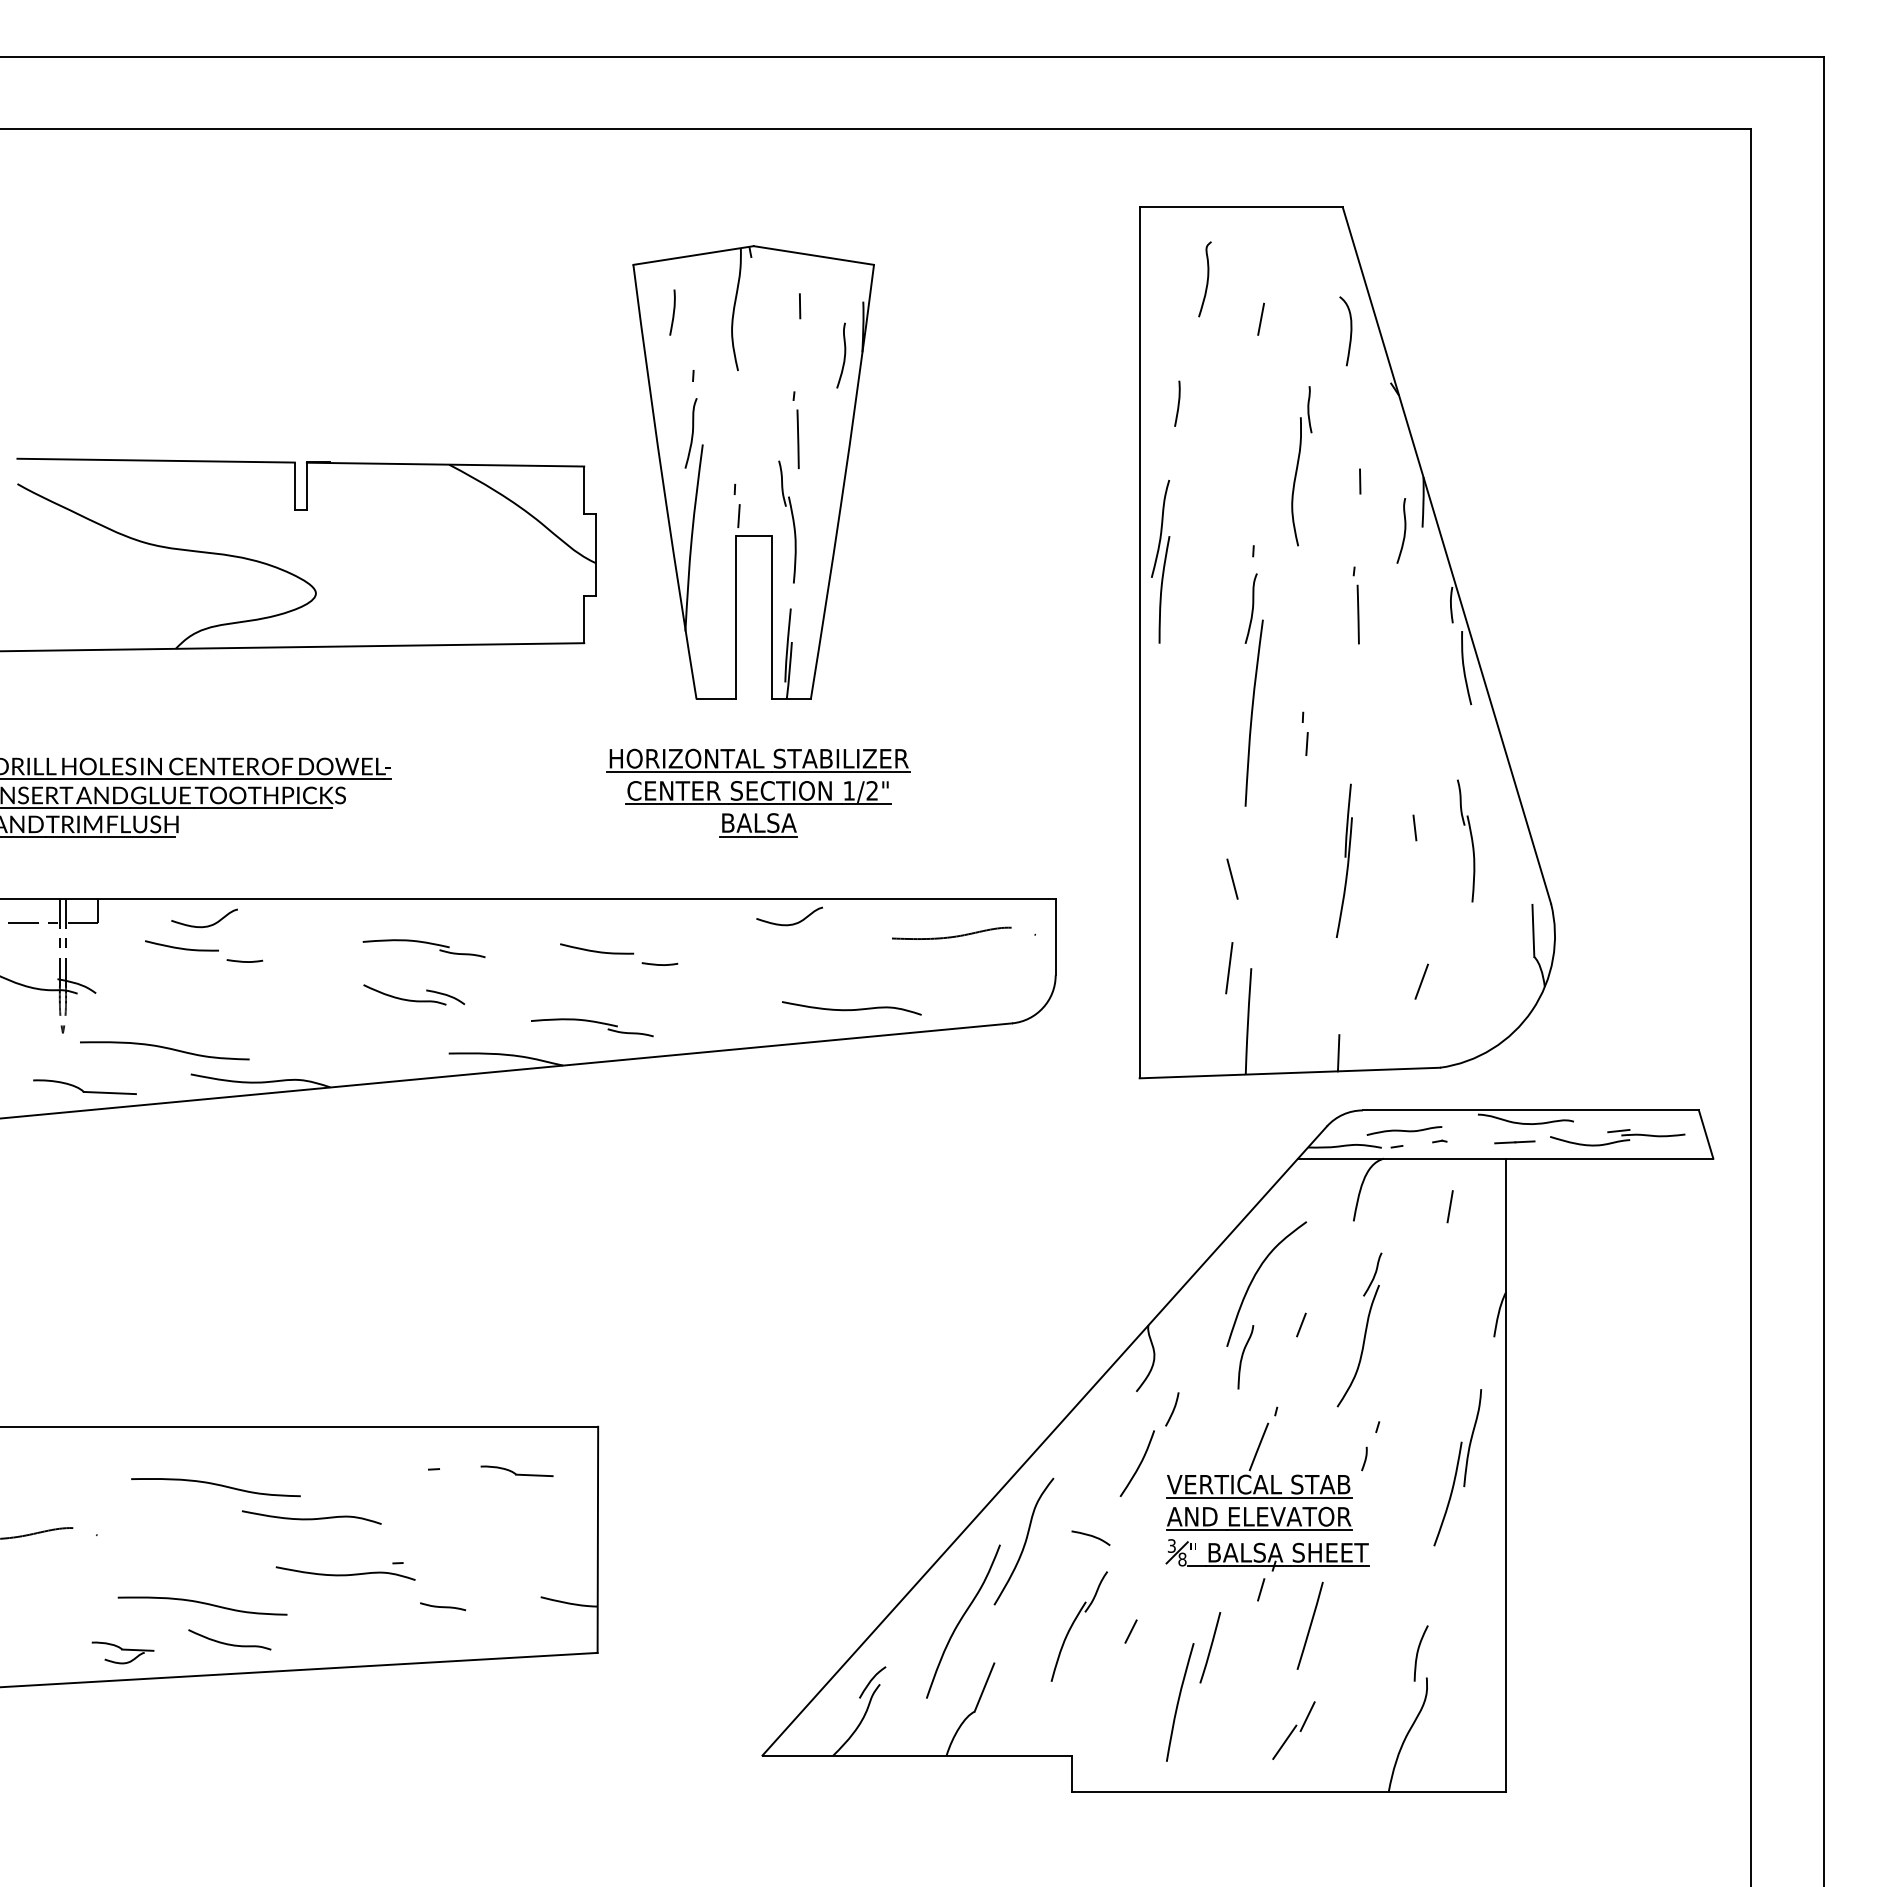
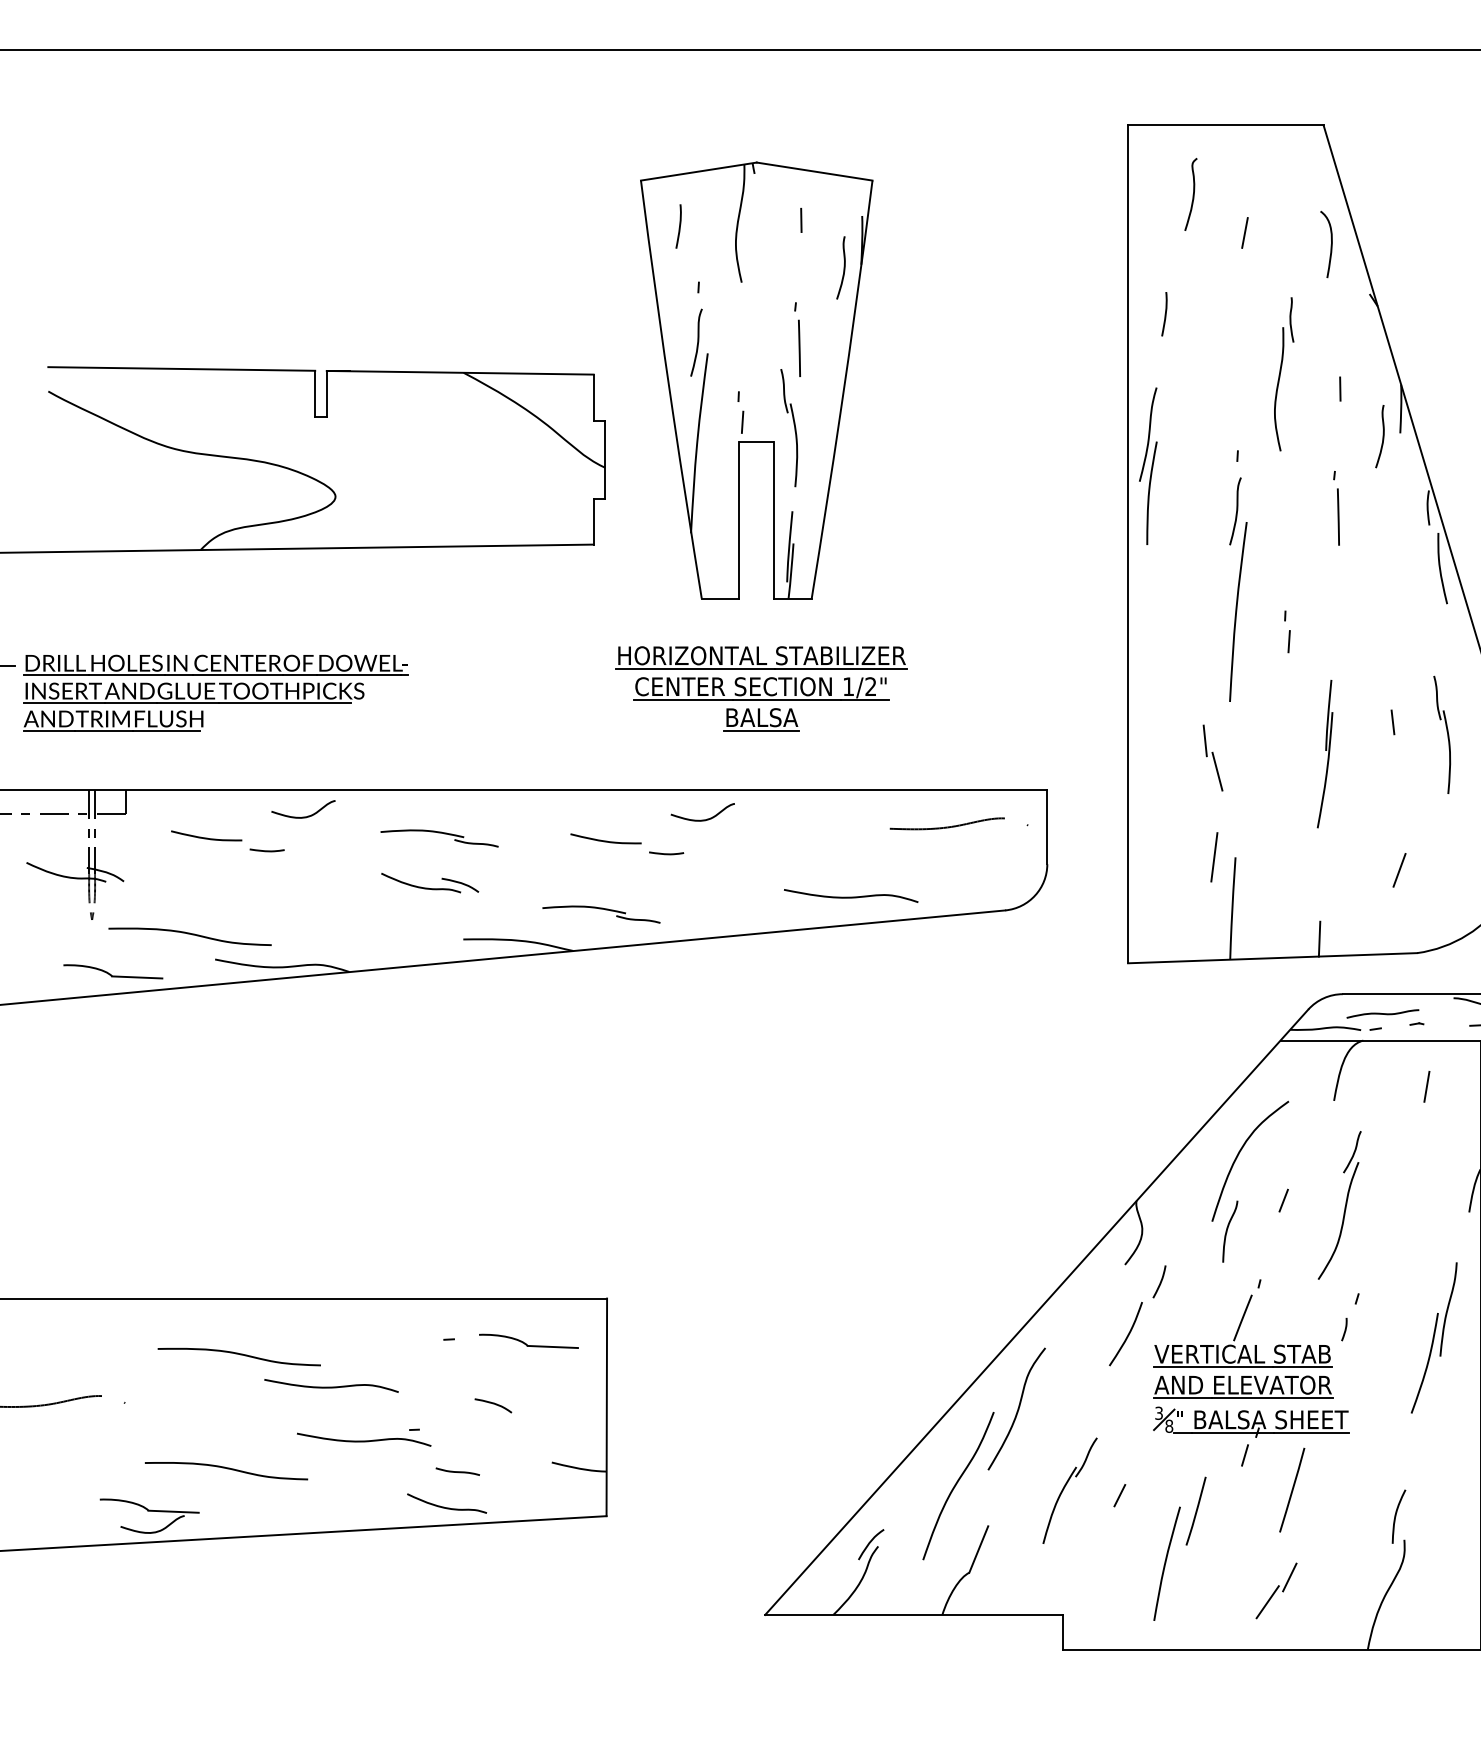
line: (1219, 847) -> (1204, 741), added
curve: (791, 923) -> (704, 819), moved
curve: (205, 925) -> (304, 816), moved
part: (516, 1471) -> (528, 1341), size x1.43
curve: (1090, 1536) -> (492, 1404), moved
curve: (229, 1643) -> (446, 1507), moved
part: (122, 1652) -> (149, 1515), size x1.67

